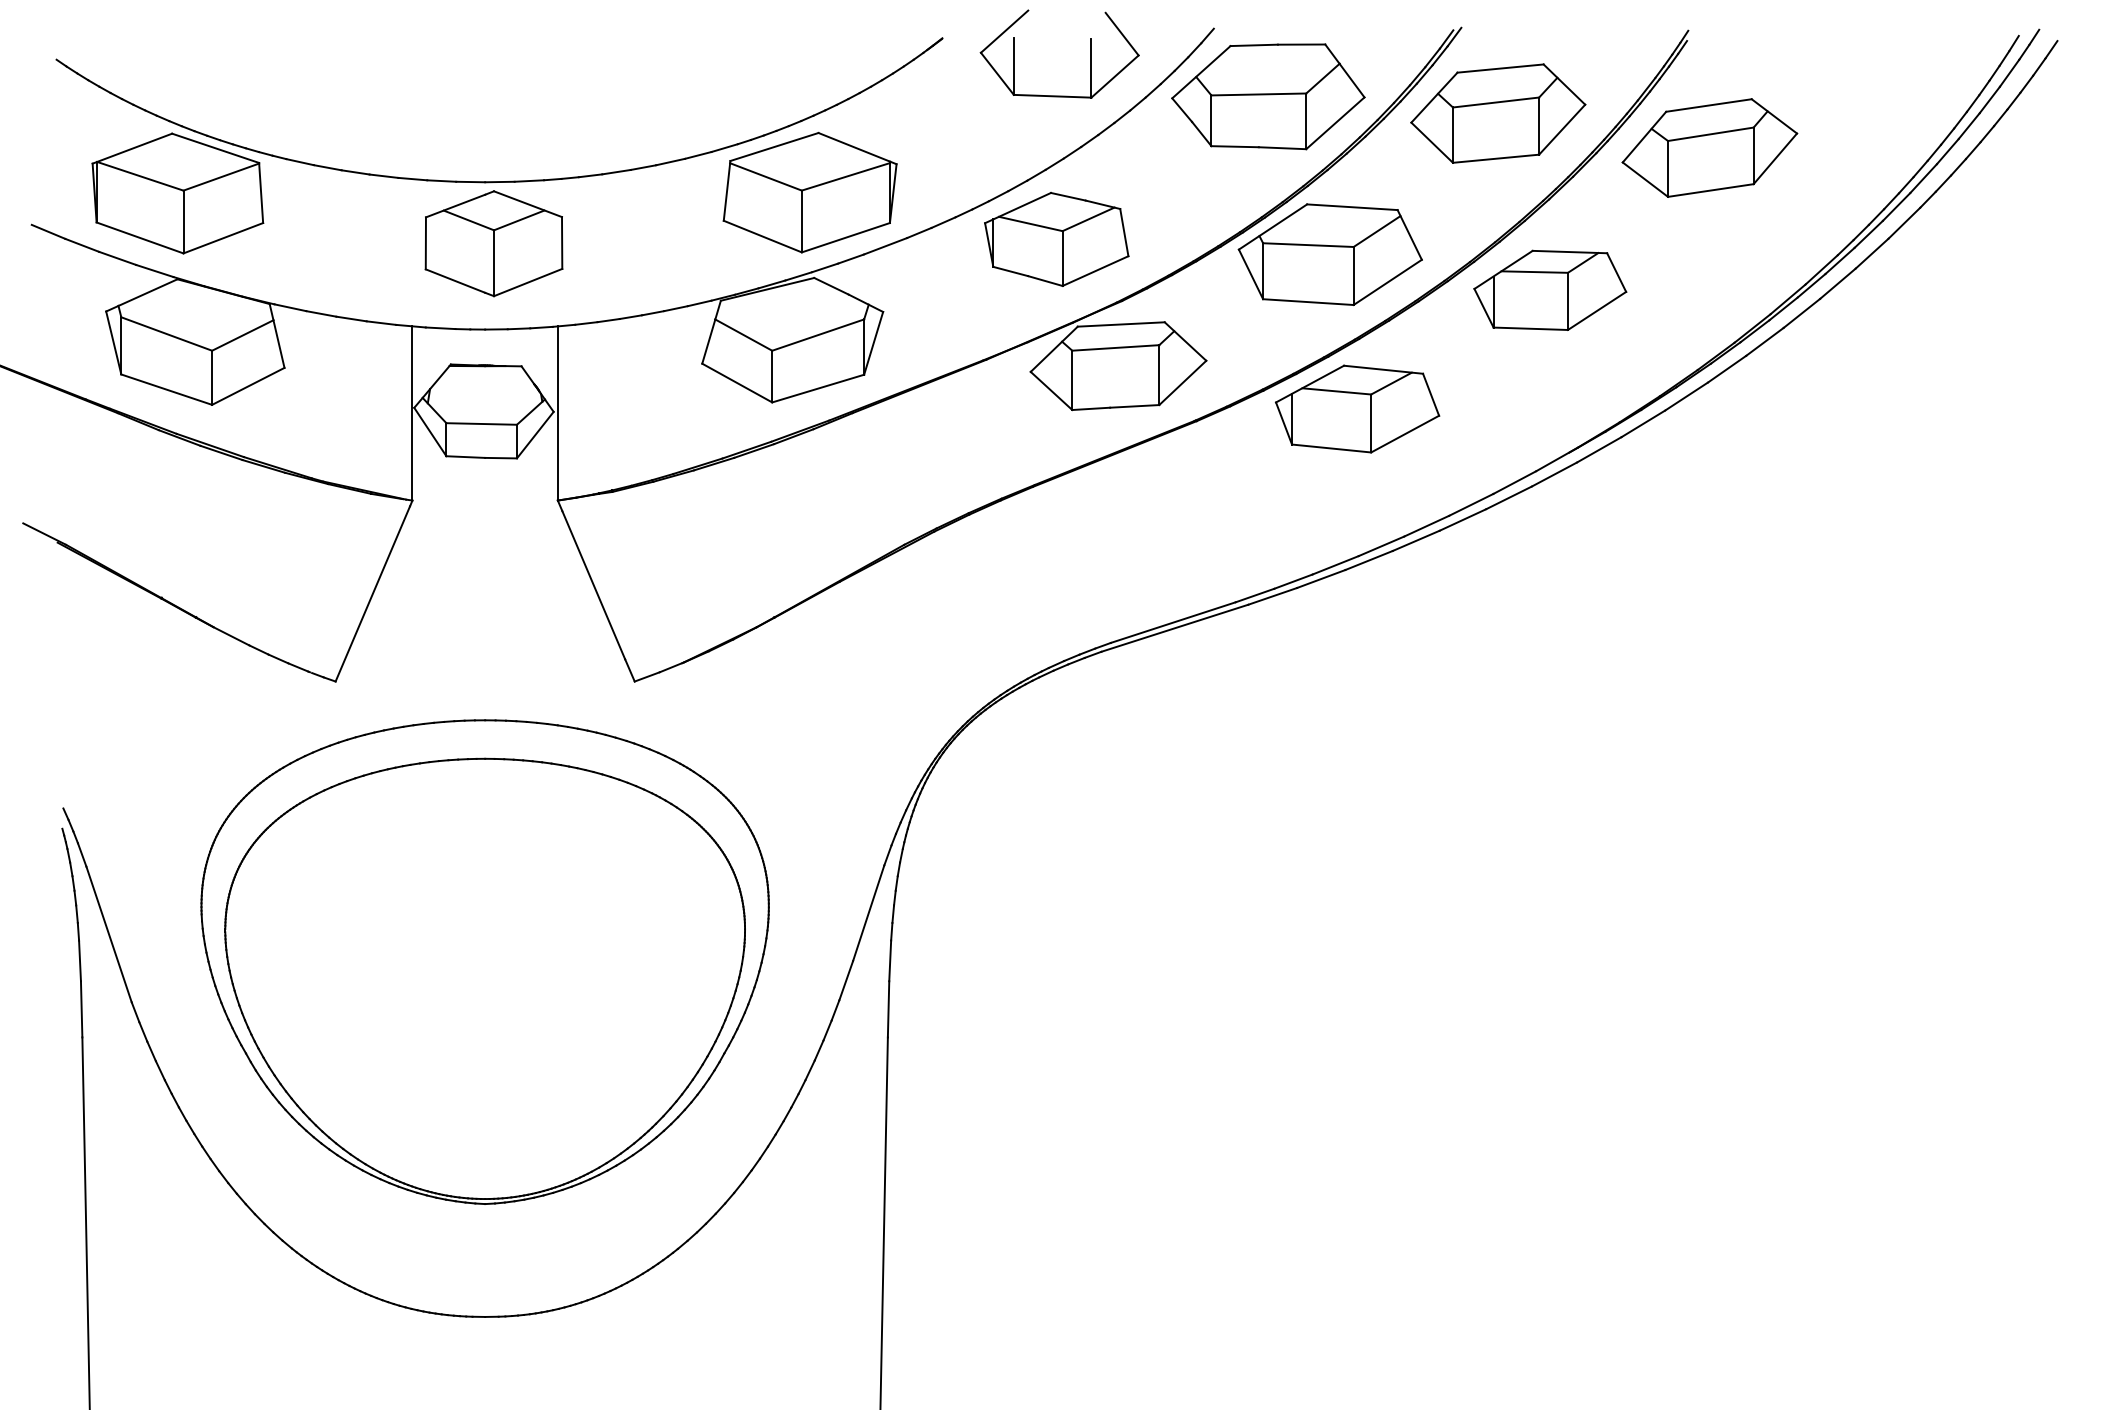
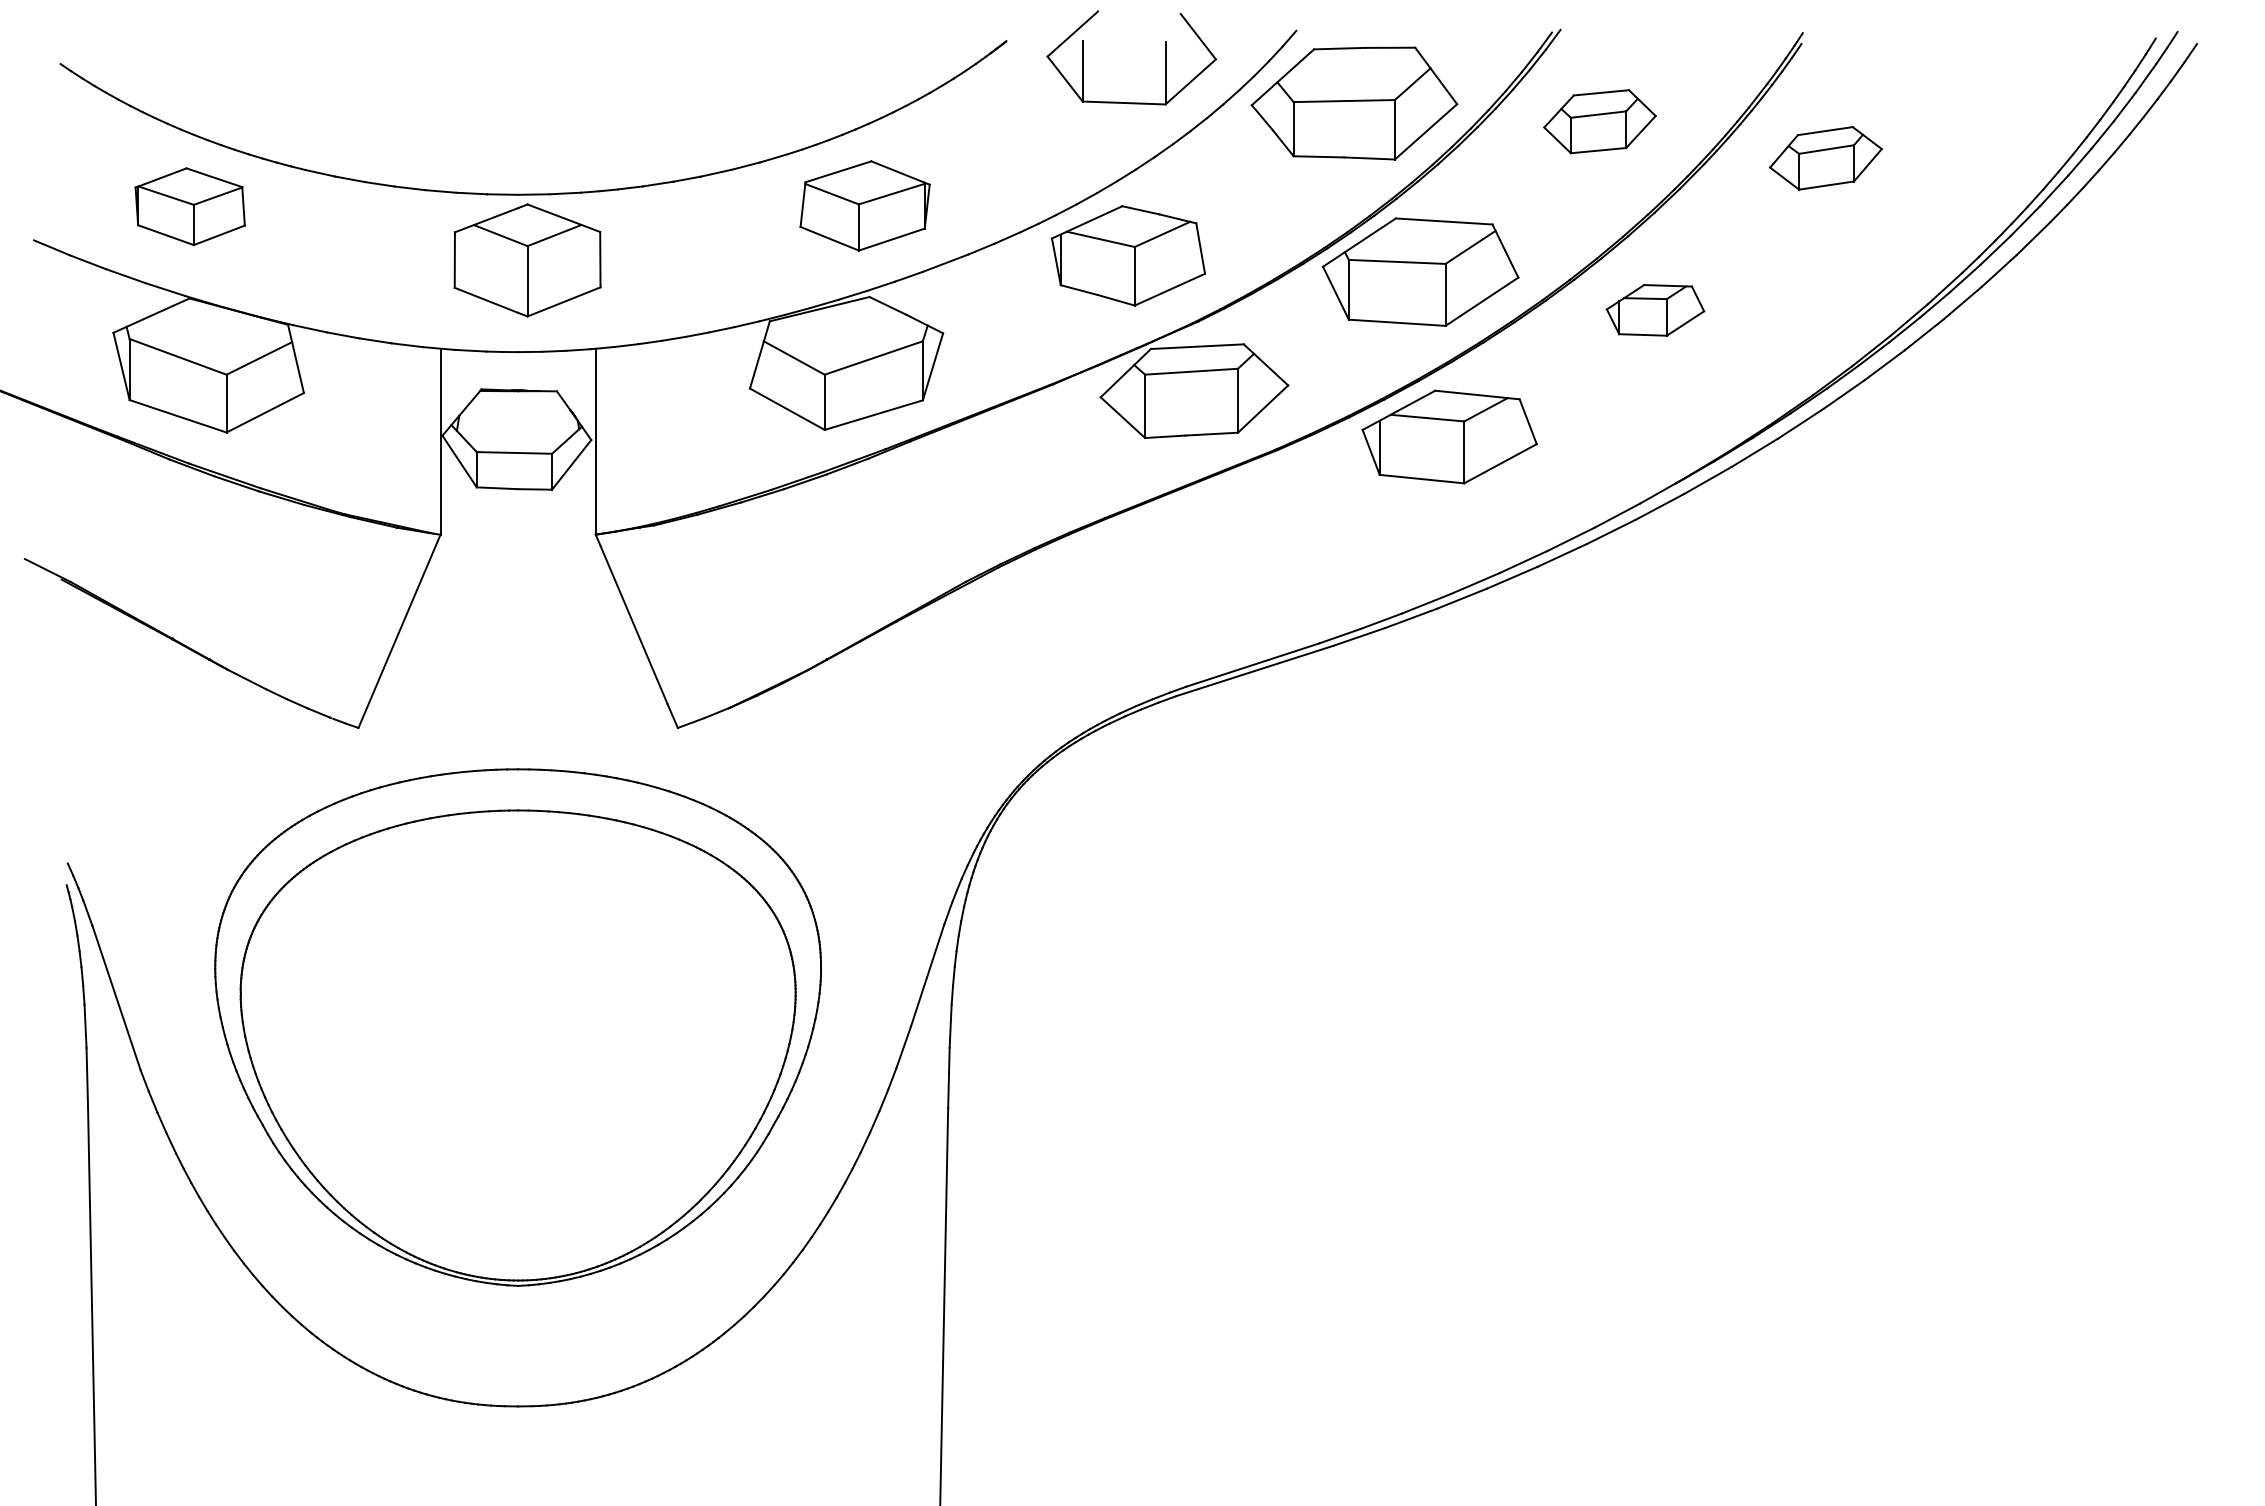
part: (1497, 113) -> (1599, 121), size x0.6
part: (1709, 148) -> (1825, 158), size x0.6
part: (809, 192) -> (864, 205), size x0.7
part: (178, 193) -> (190, 206), size x0.6
part: (1550, 290) -> (1655, 310), size x0.6

